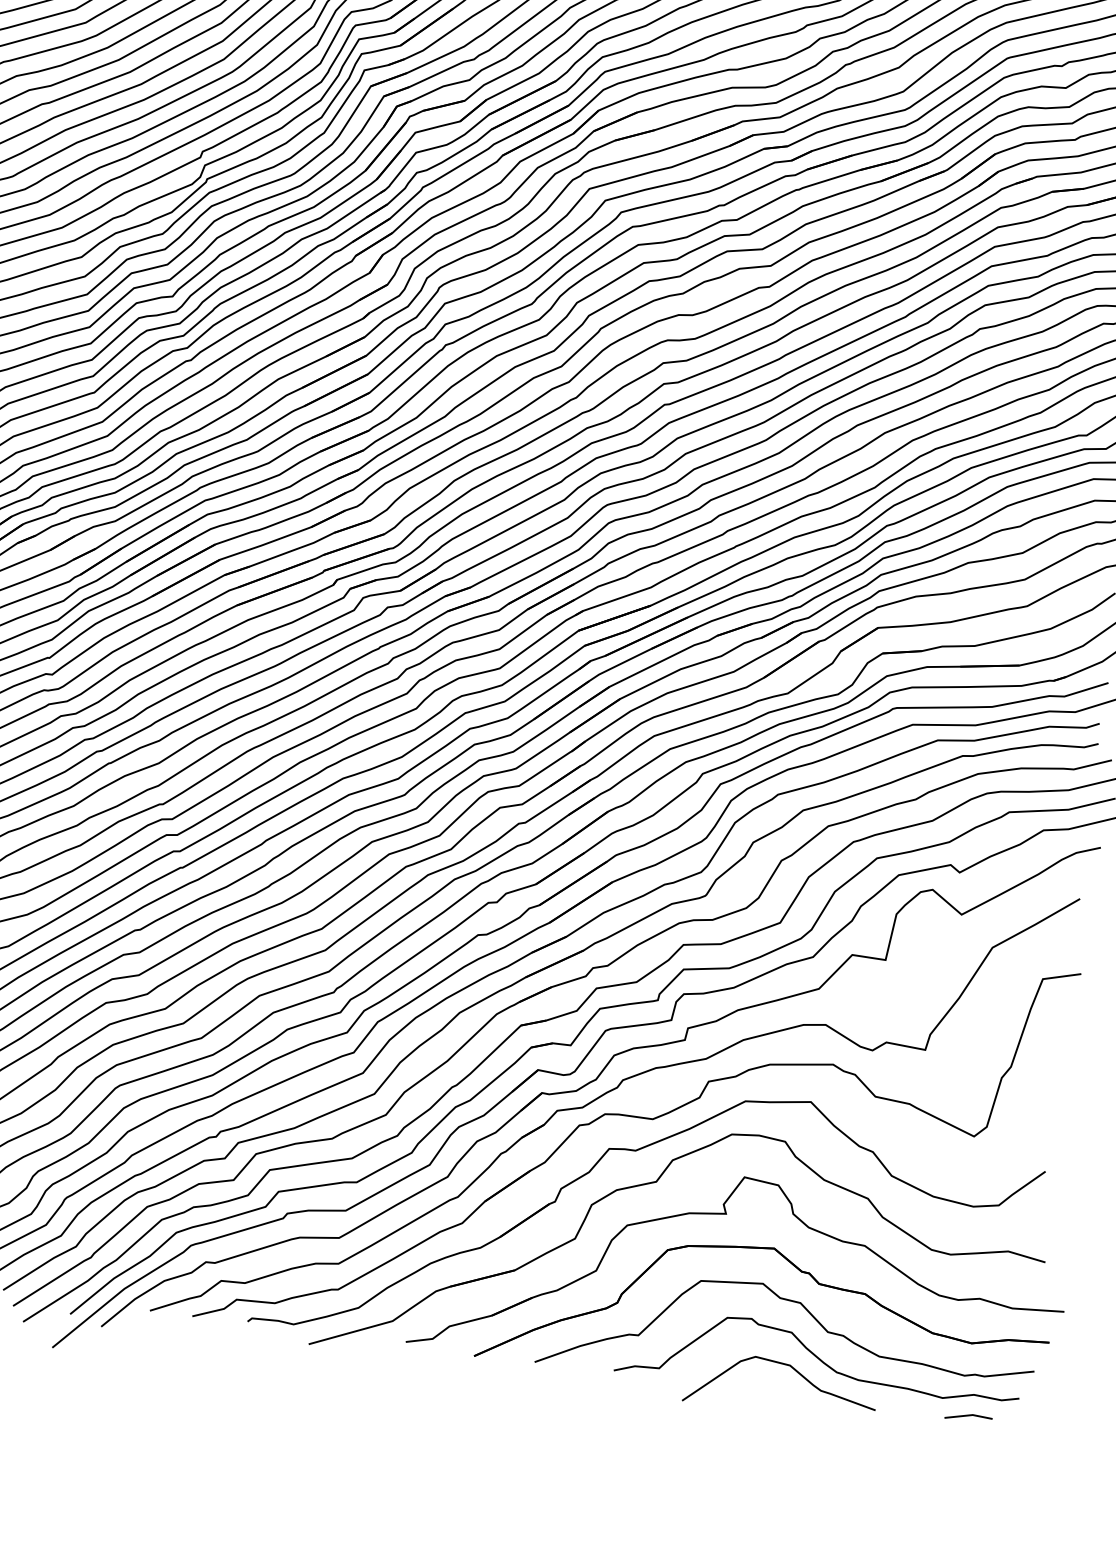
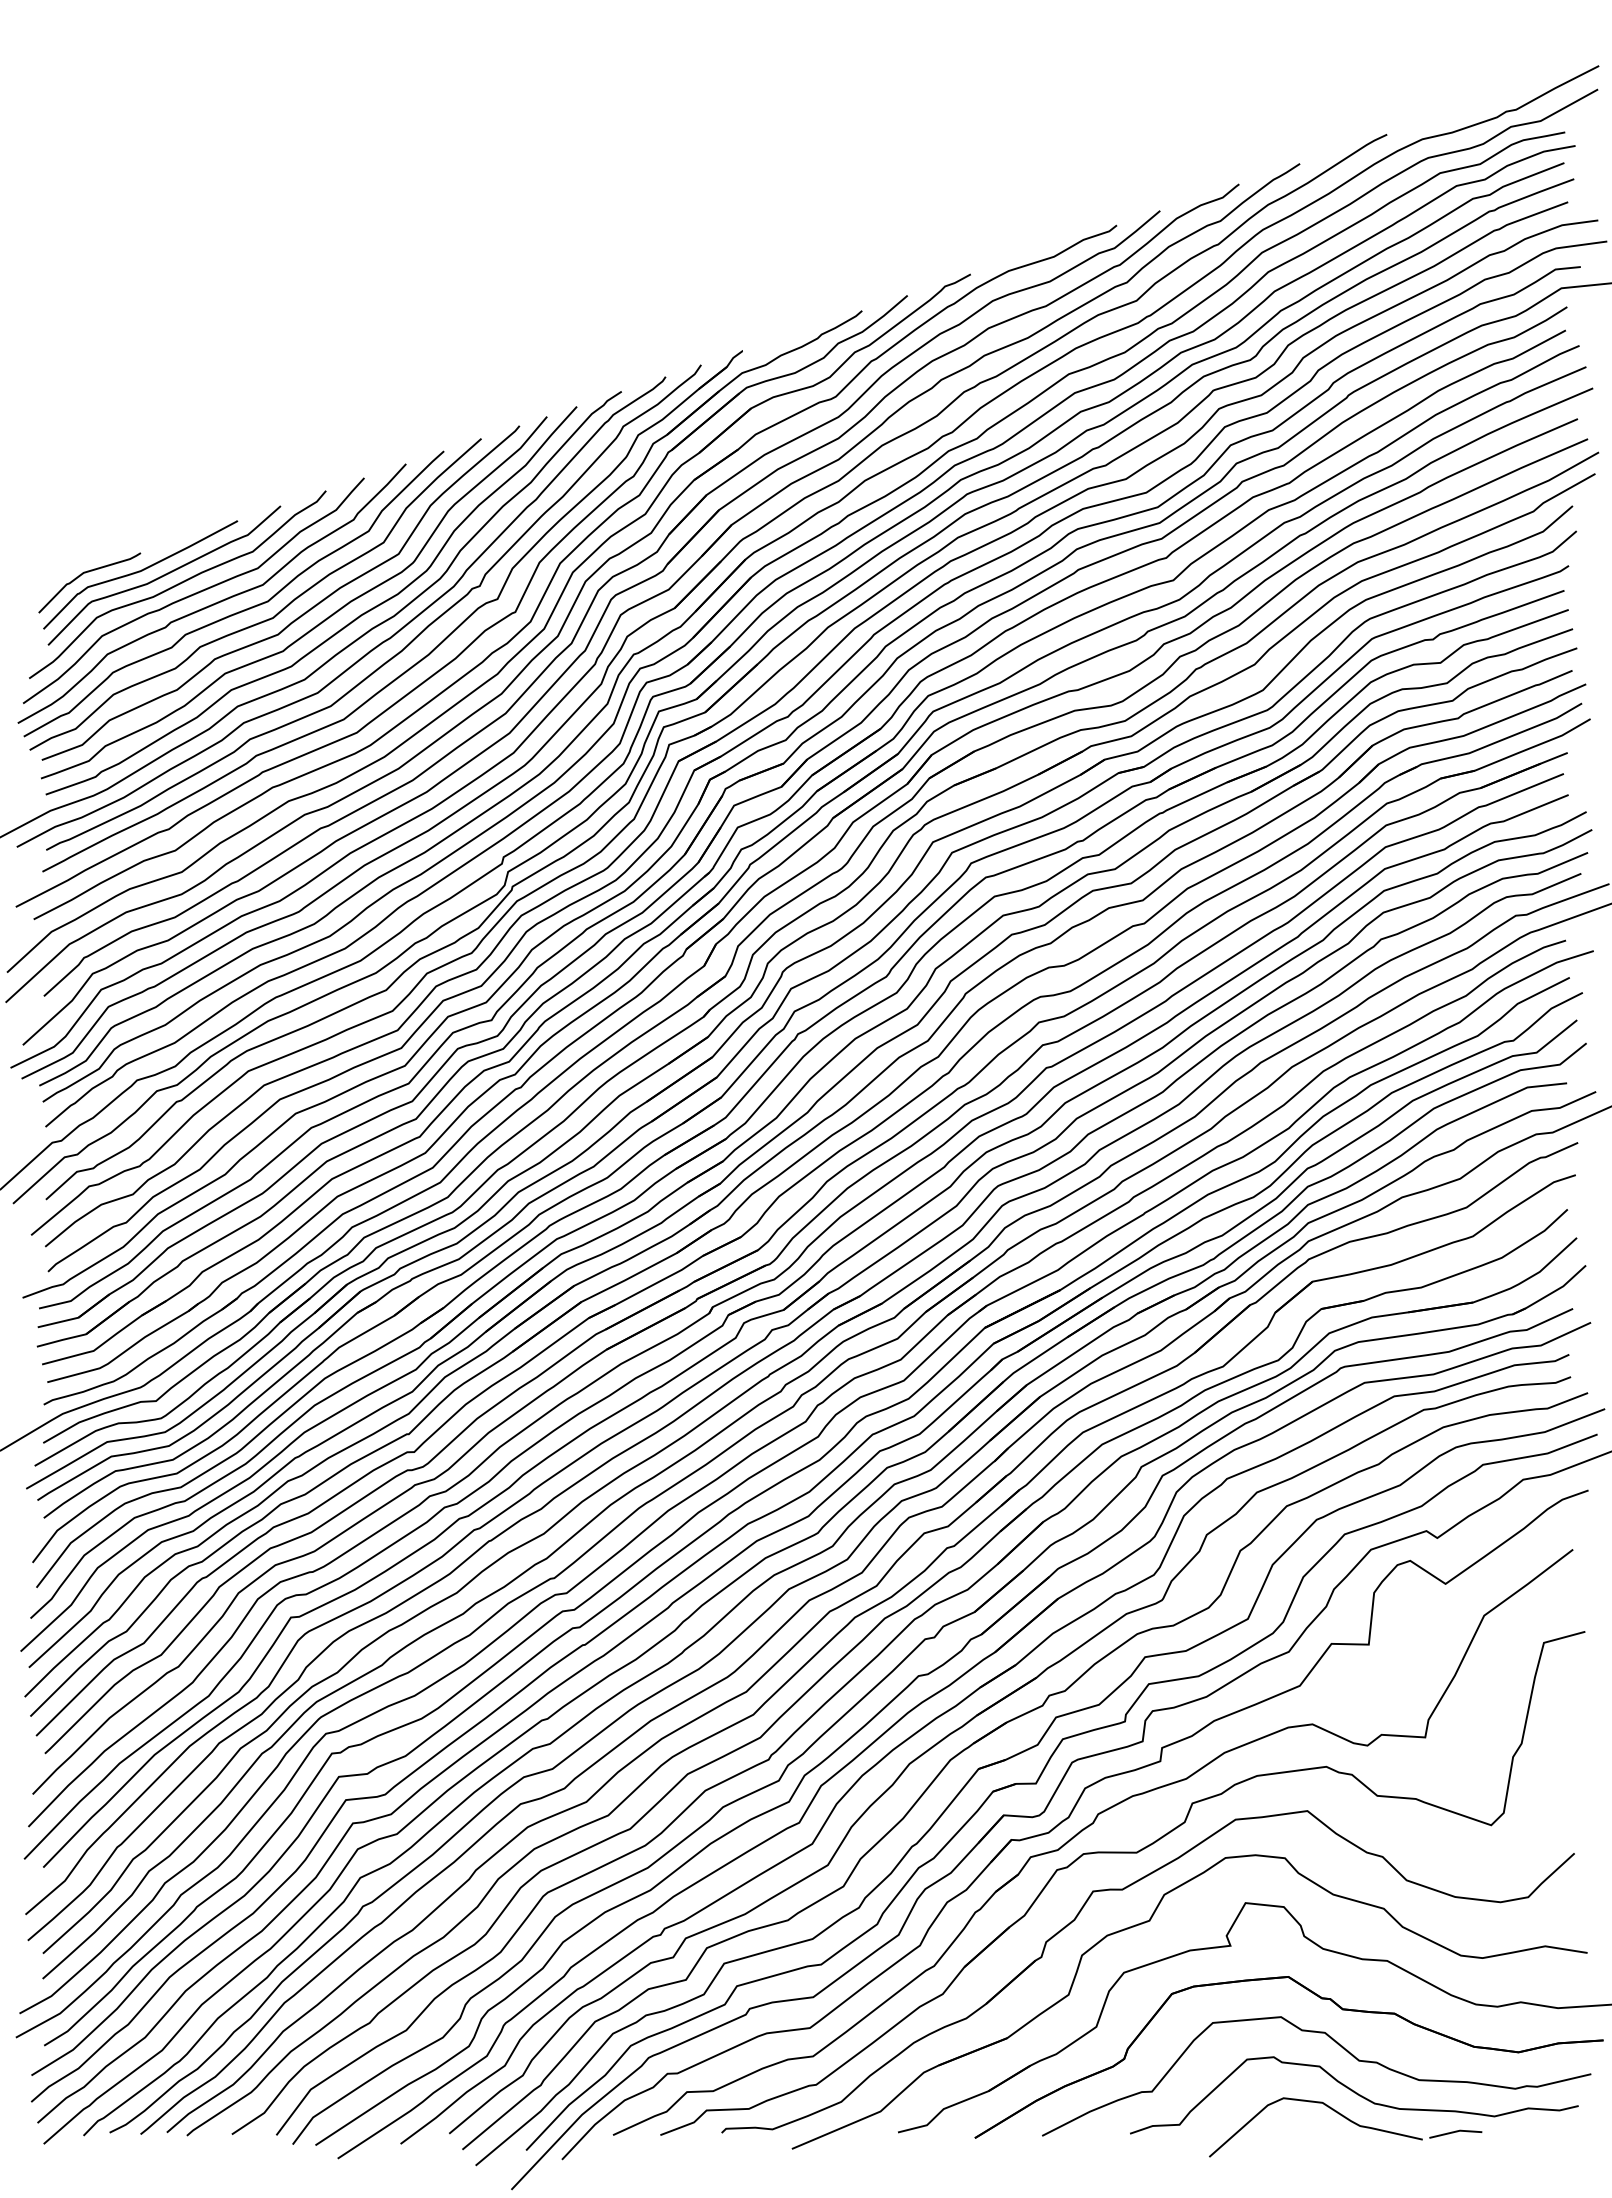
line: (968, 1416) -> (1455, 2132), moved

